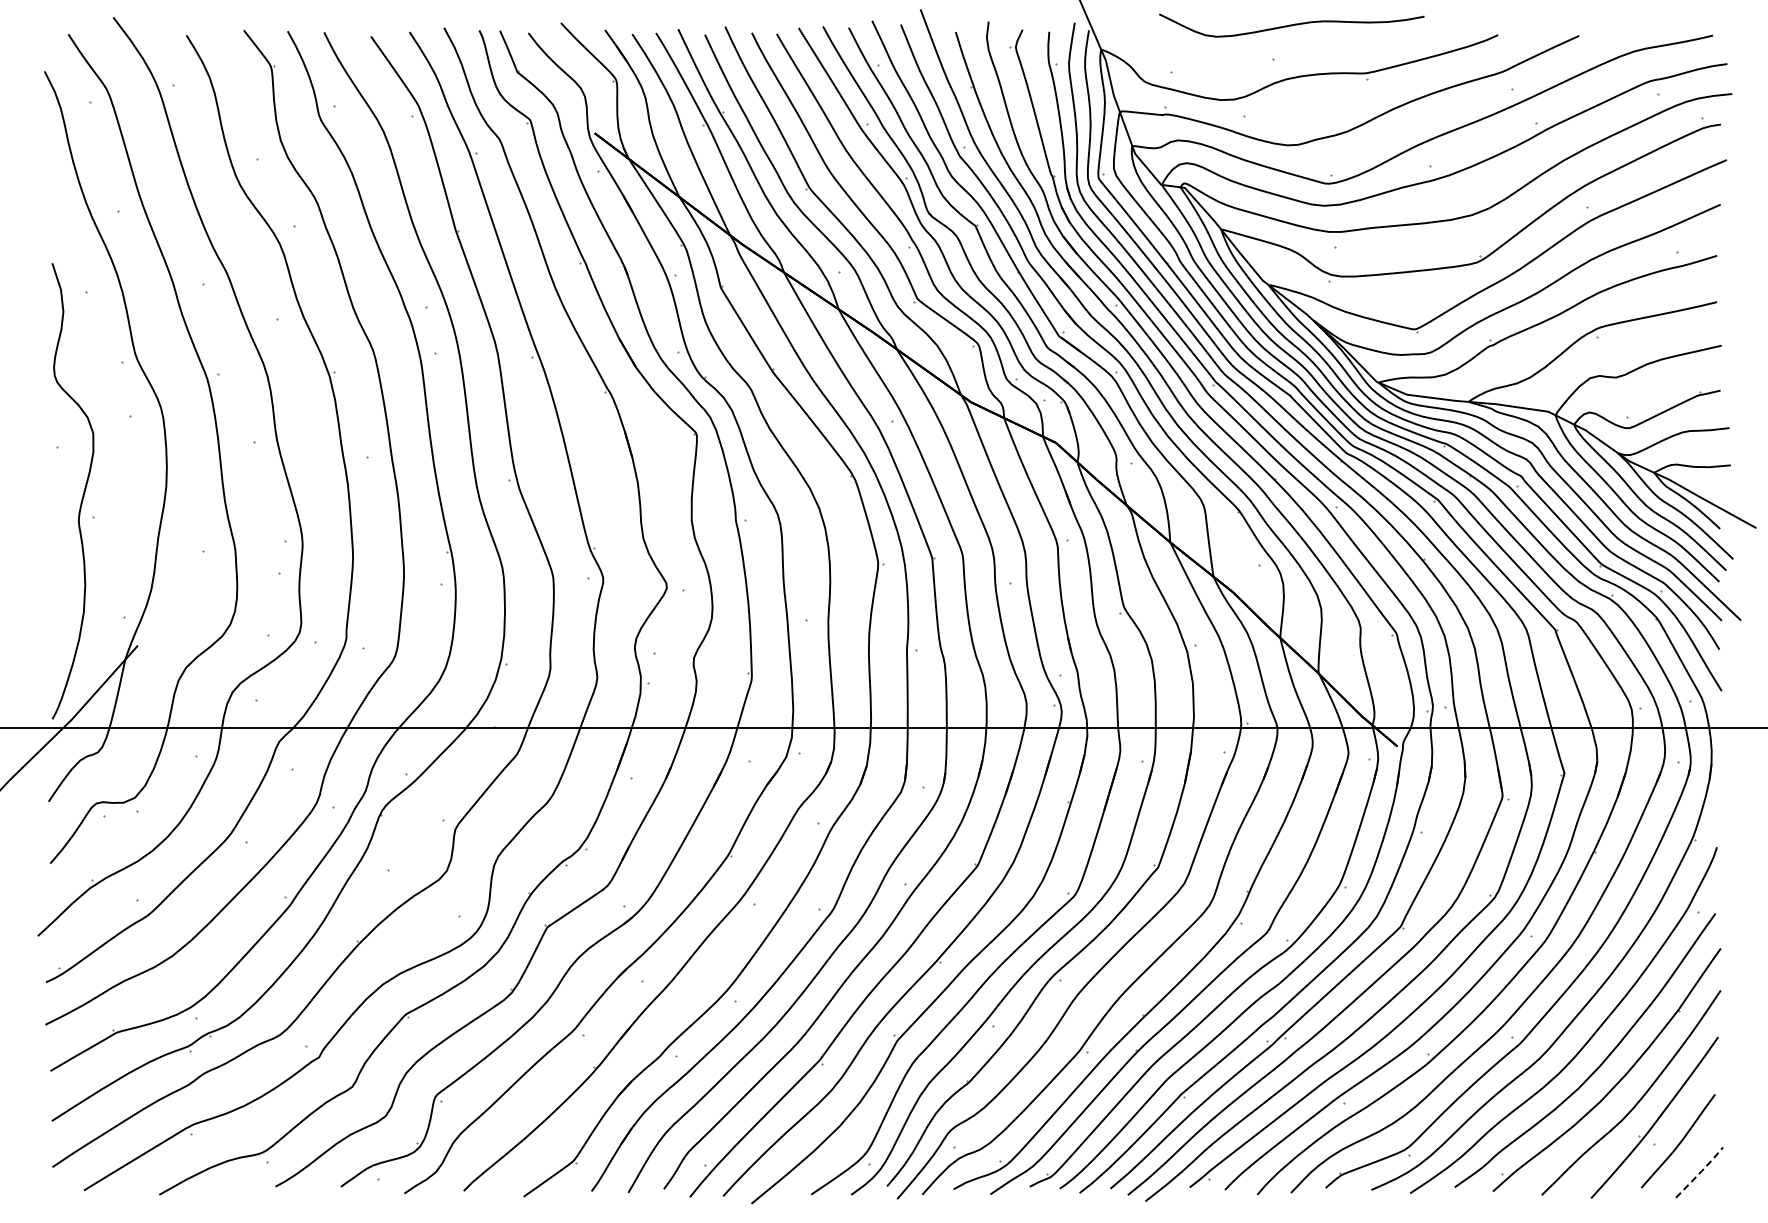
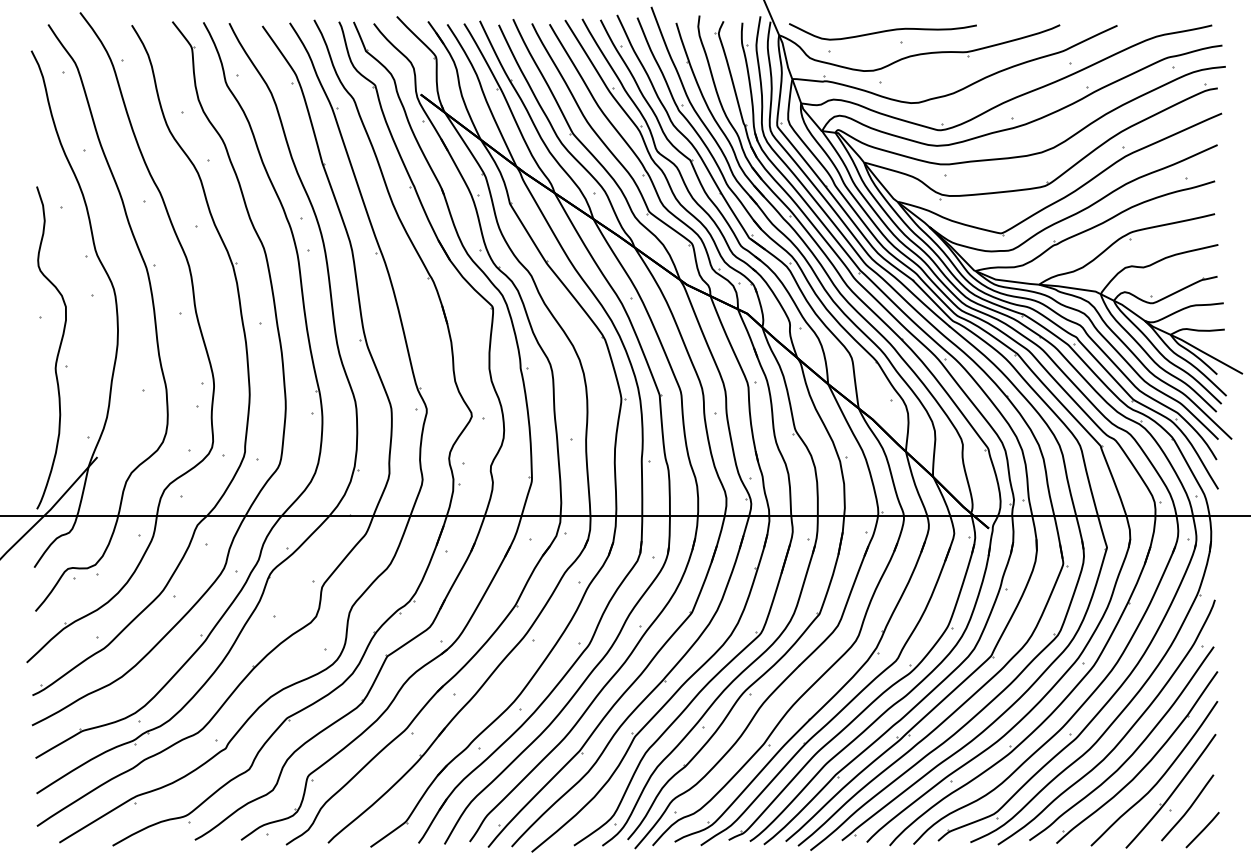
curve: (1291, 25) -> (882, 31), moved
line: (1701, 1171) -> (1204, 829), dashed -> solid

